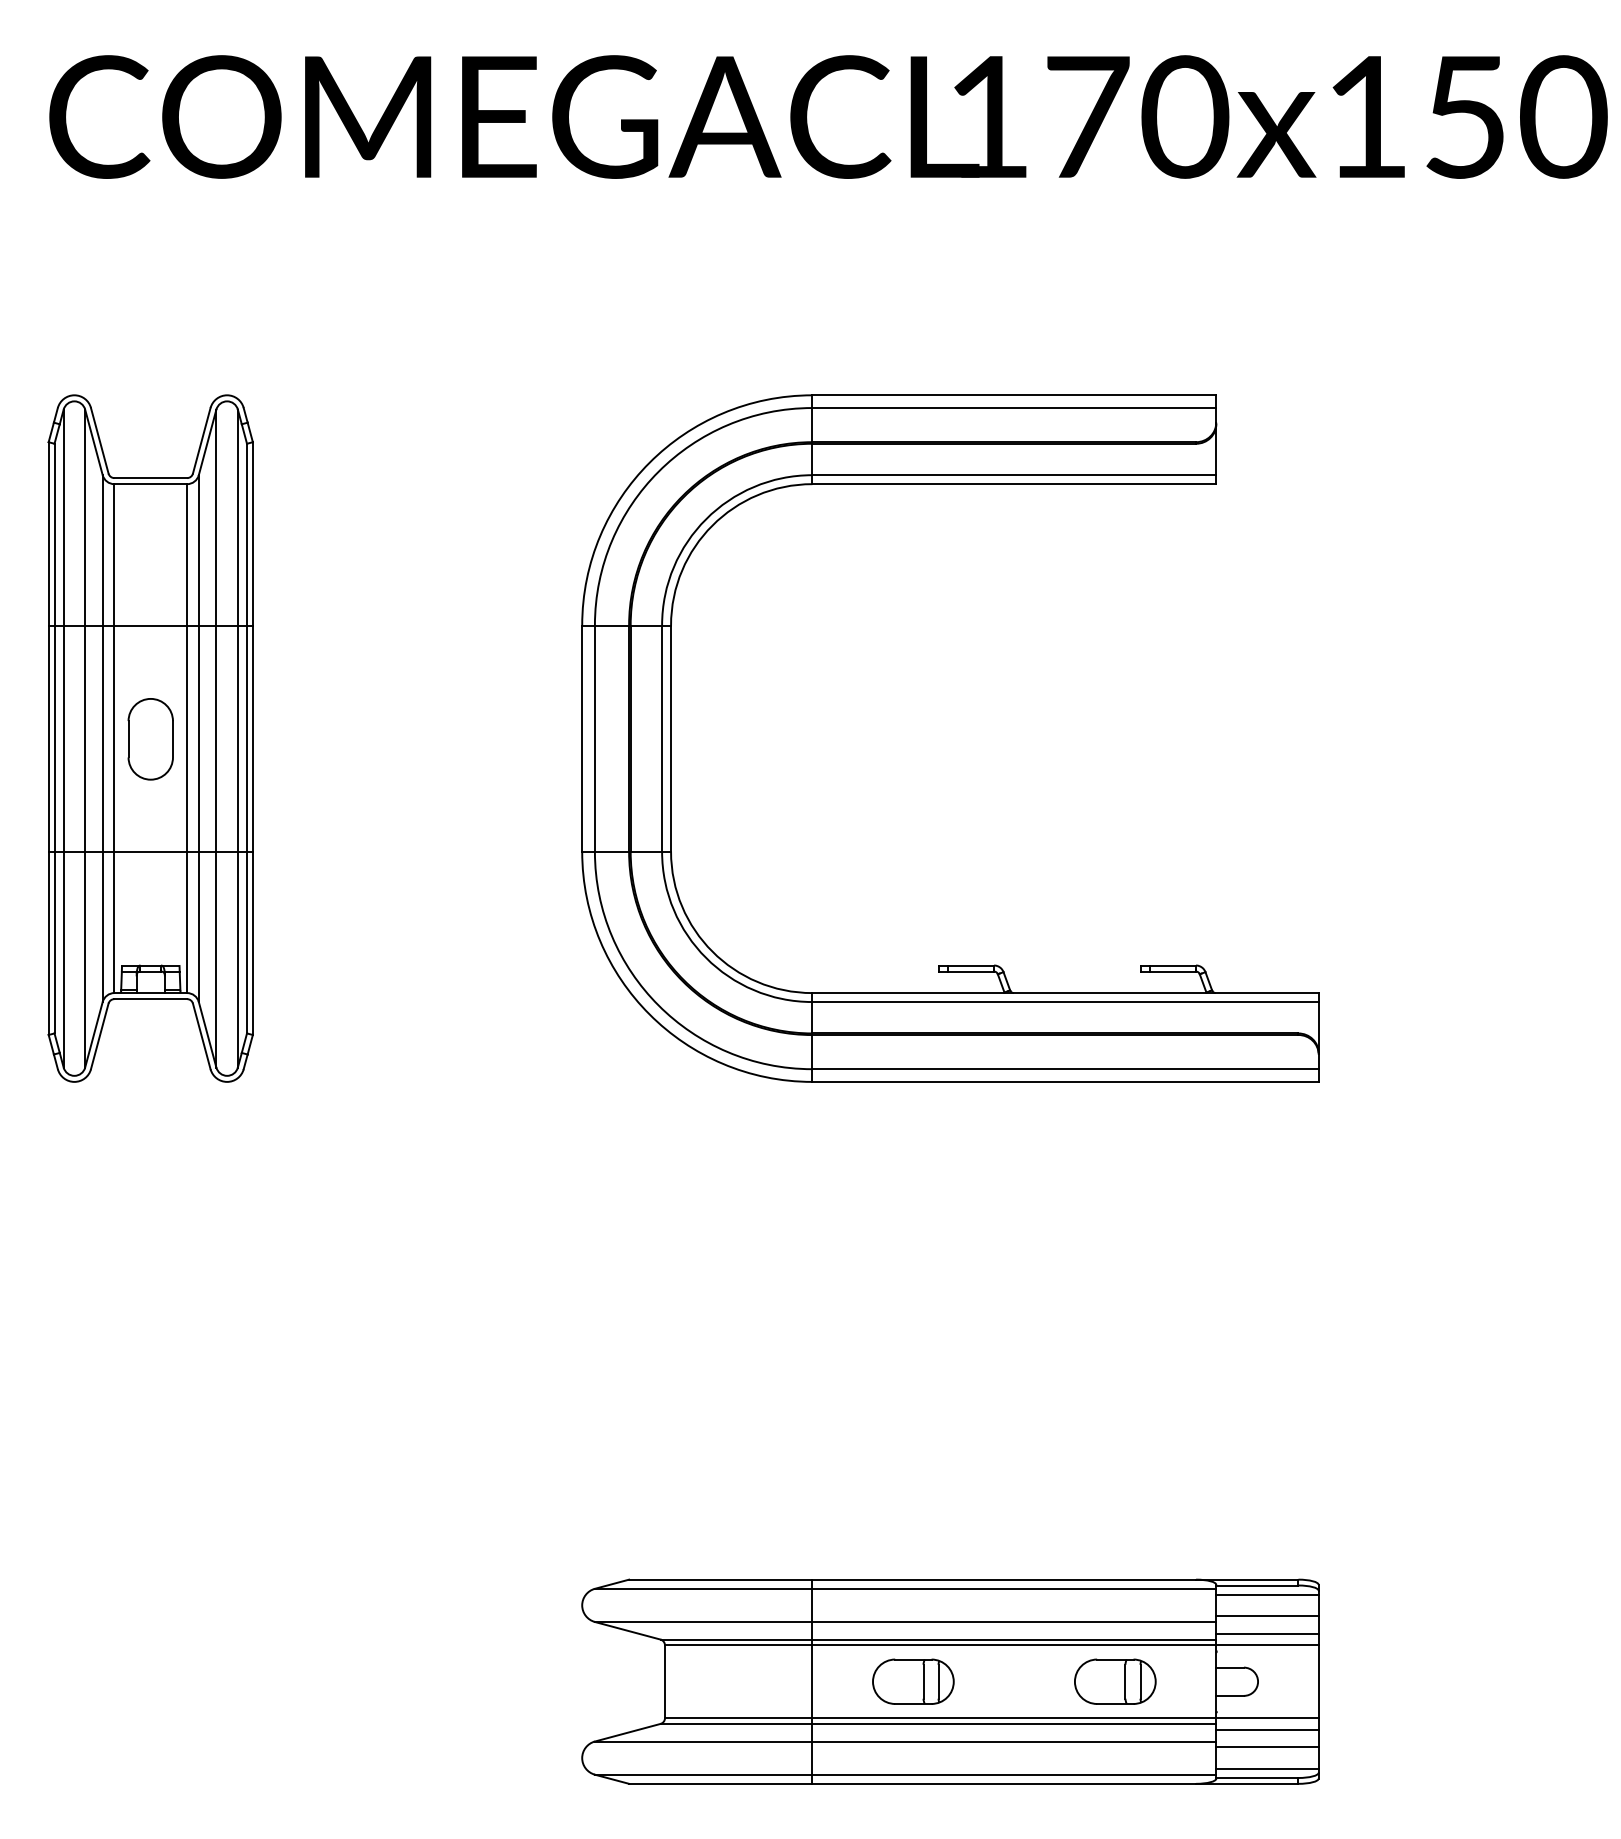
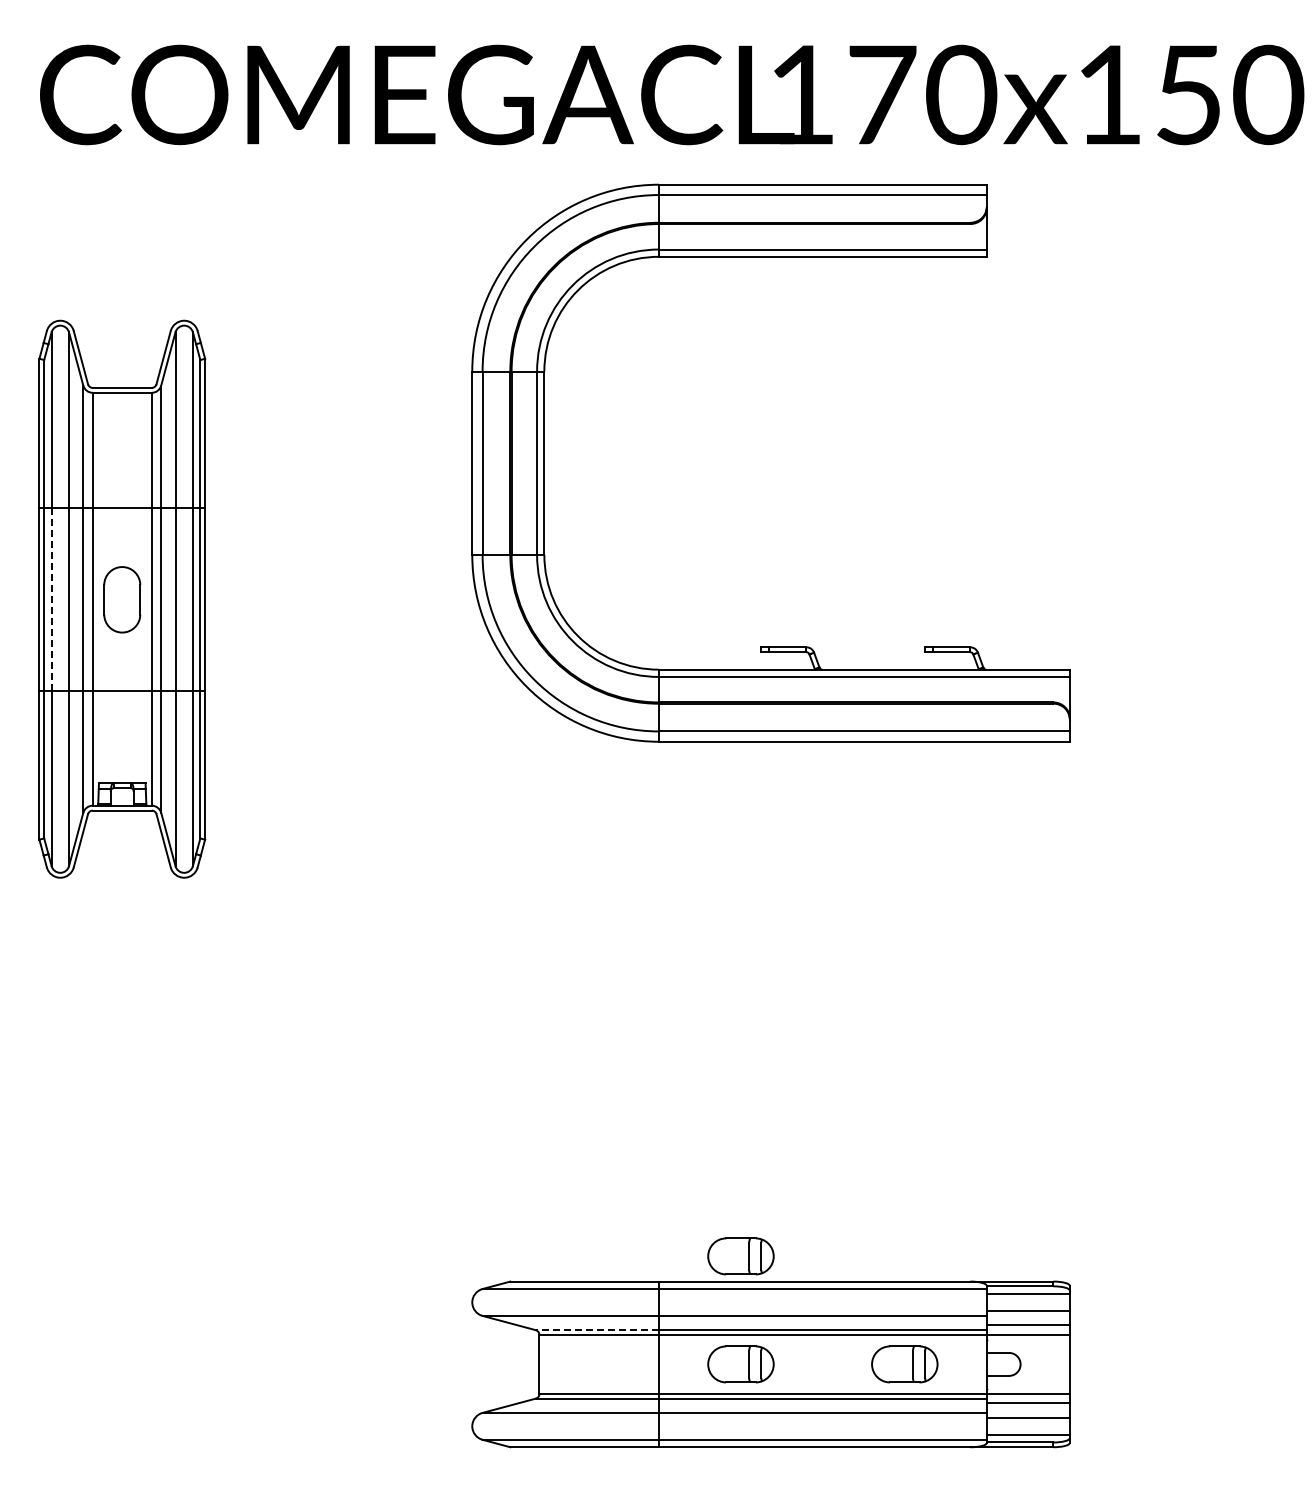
line: (63, 738) -> (51, 599), solid -> dashed
part: (949, 964) -> (770, 646), moved
part: (912, 1548) -> (740, 1256), added
line: (736, 1639) -> (597, 1330), solid -> dashed

